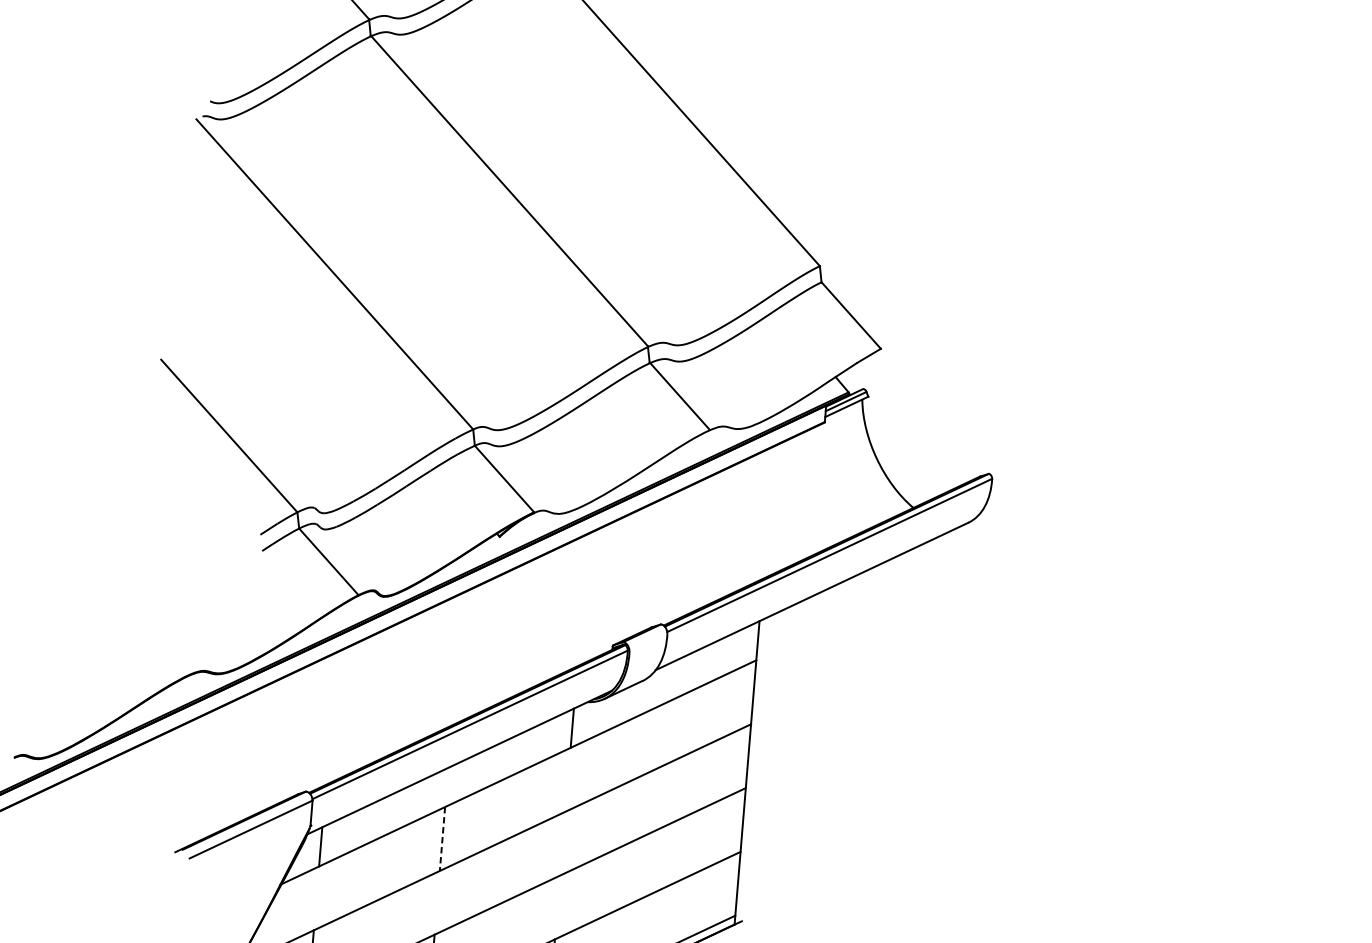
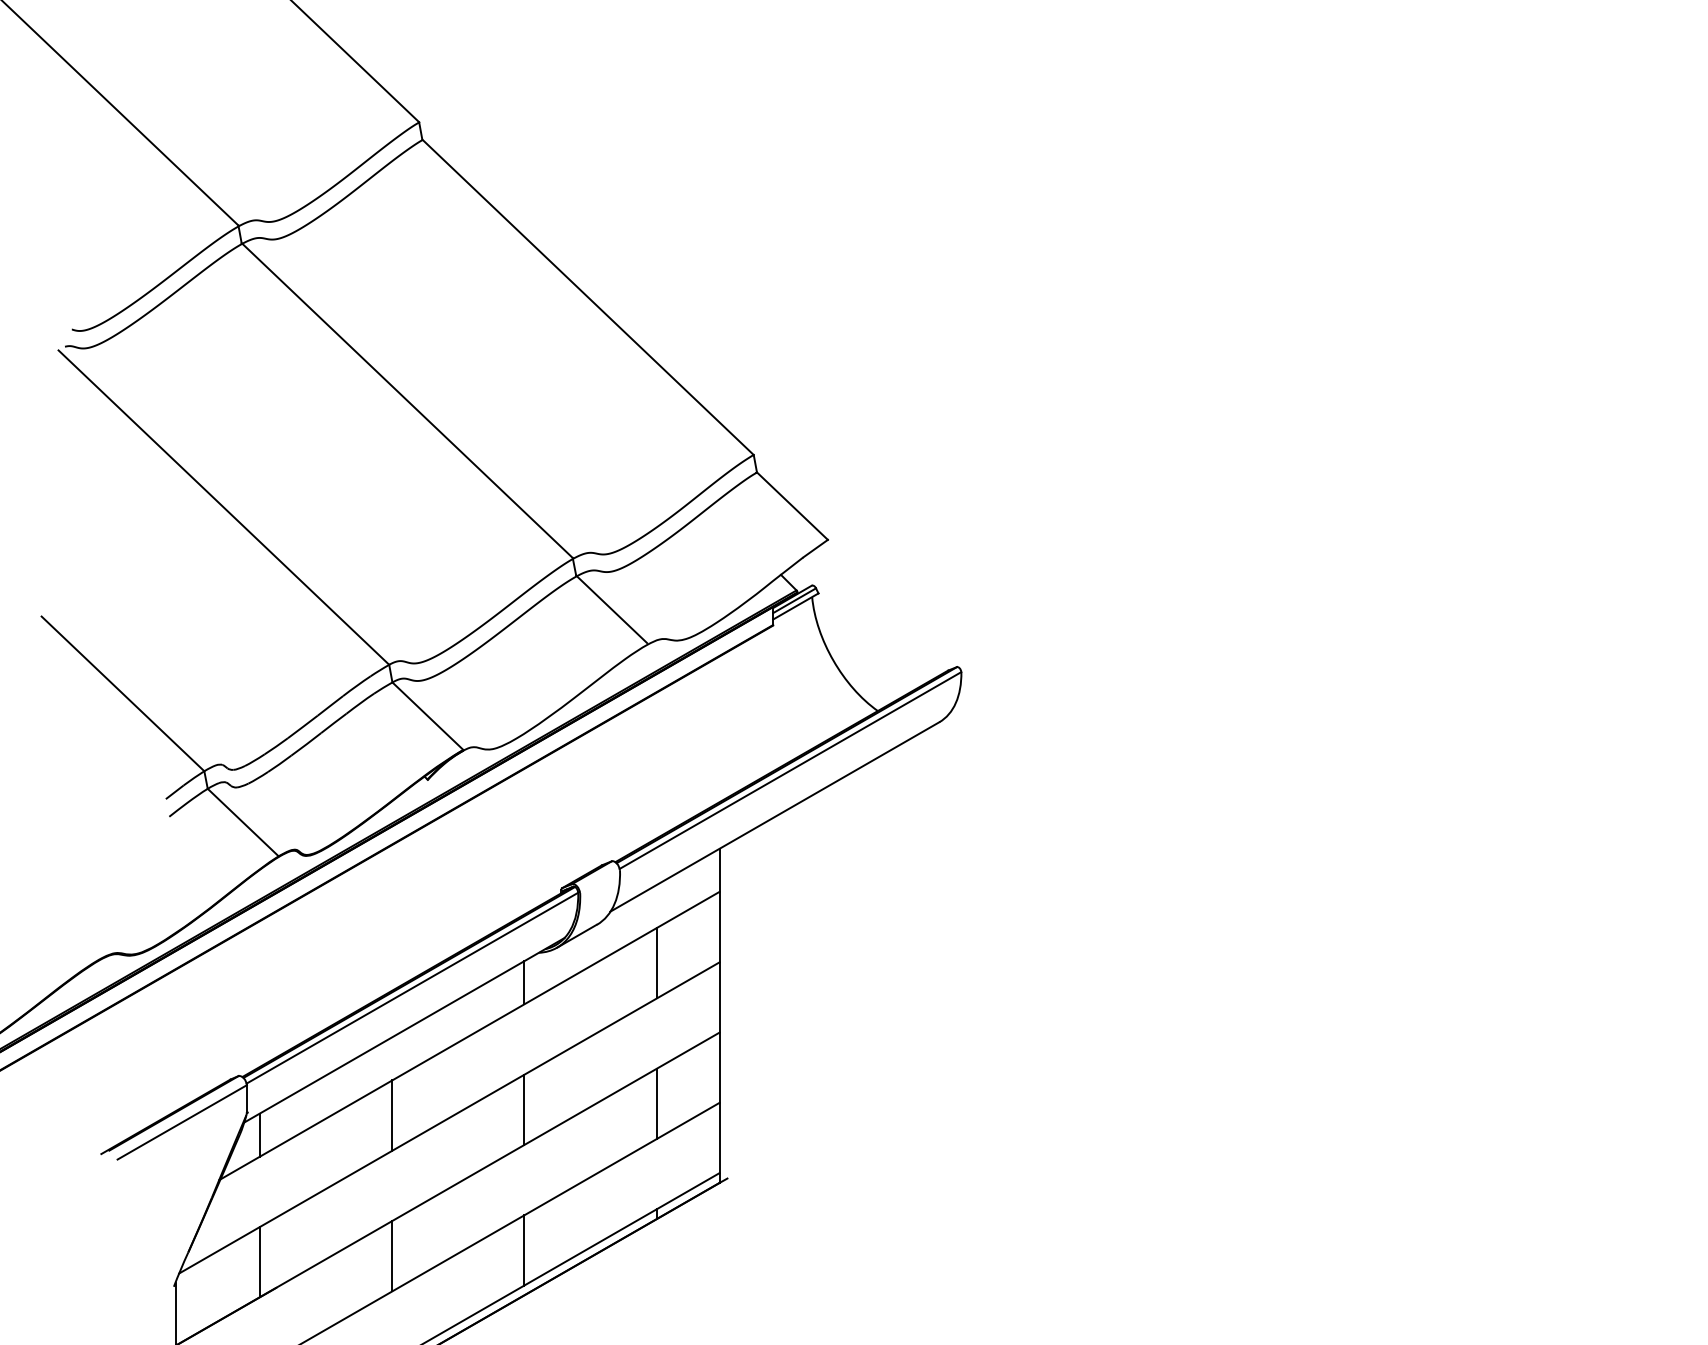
line: (693, 719) -> (656, 962), added
line: (442, 839) -> (392, 1116), dashed -> solid
line: (562, 843) -> (524, 1109), added
line: (683, 847) -> (656, 1103), added

